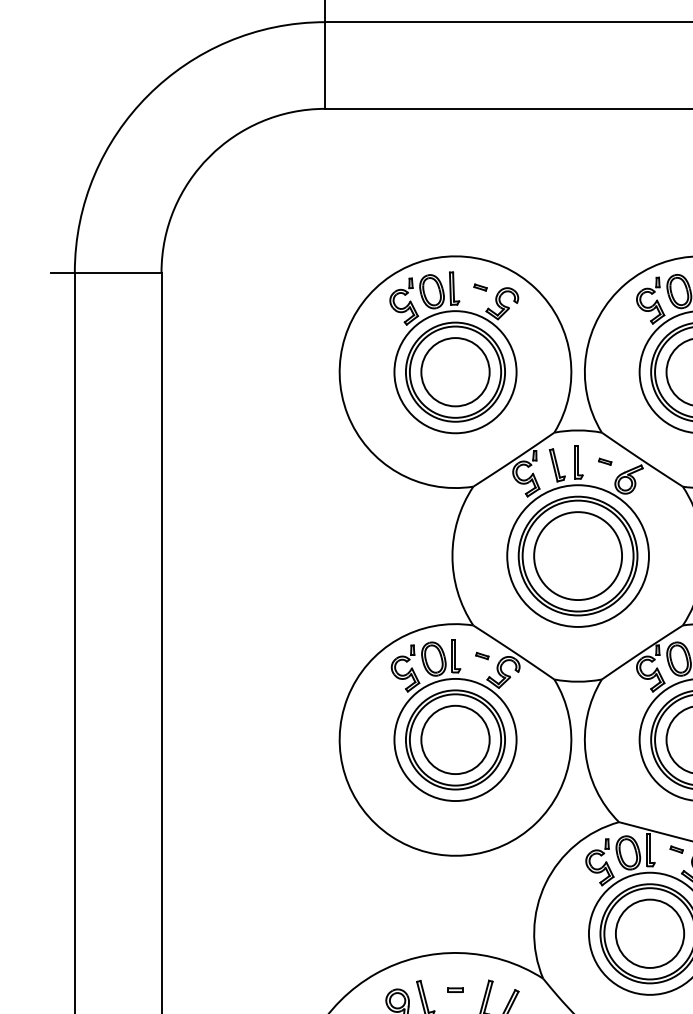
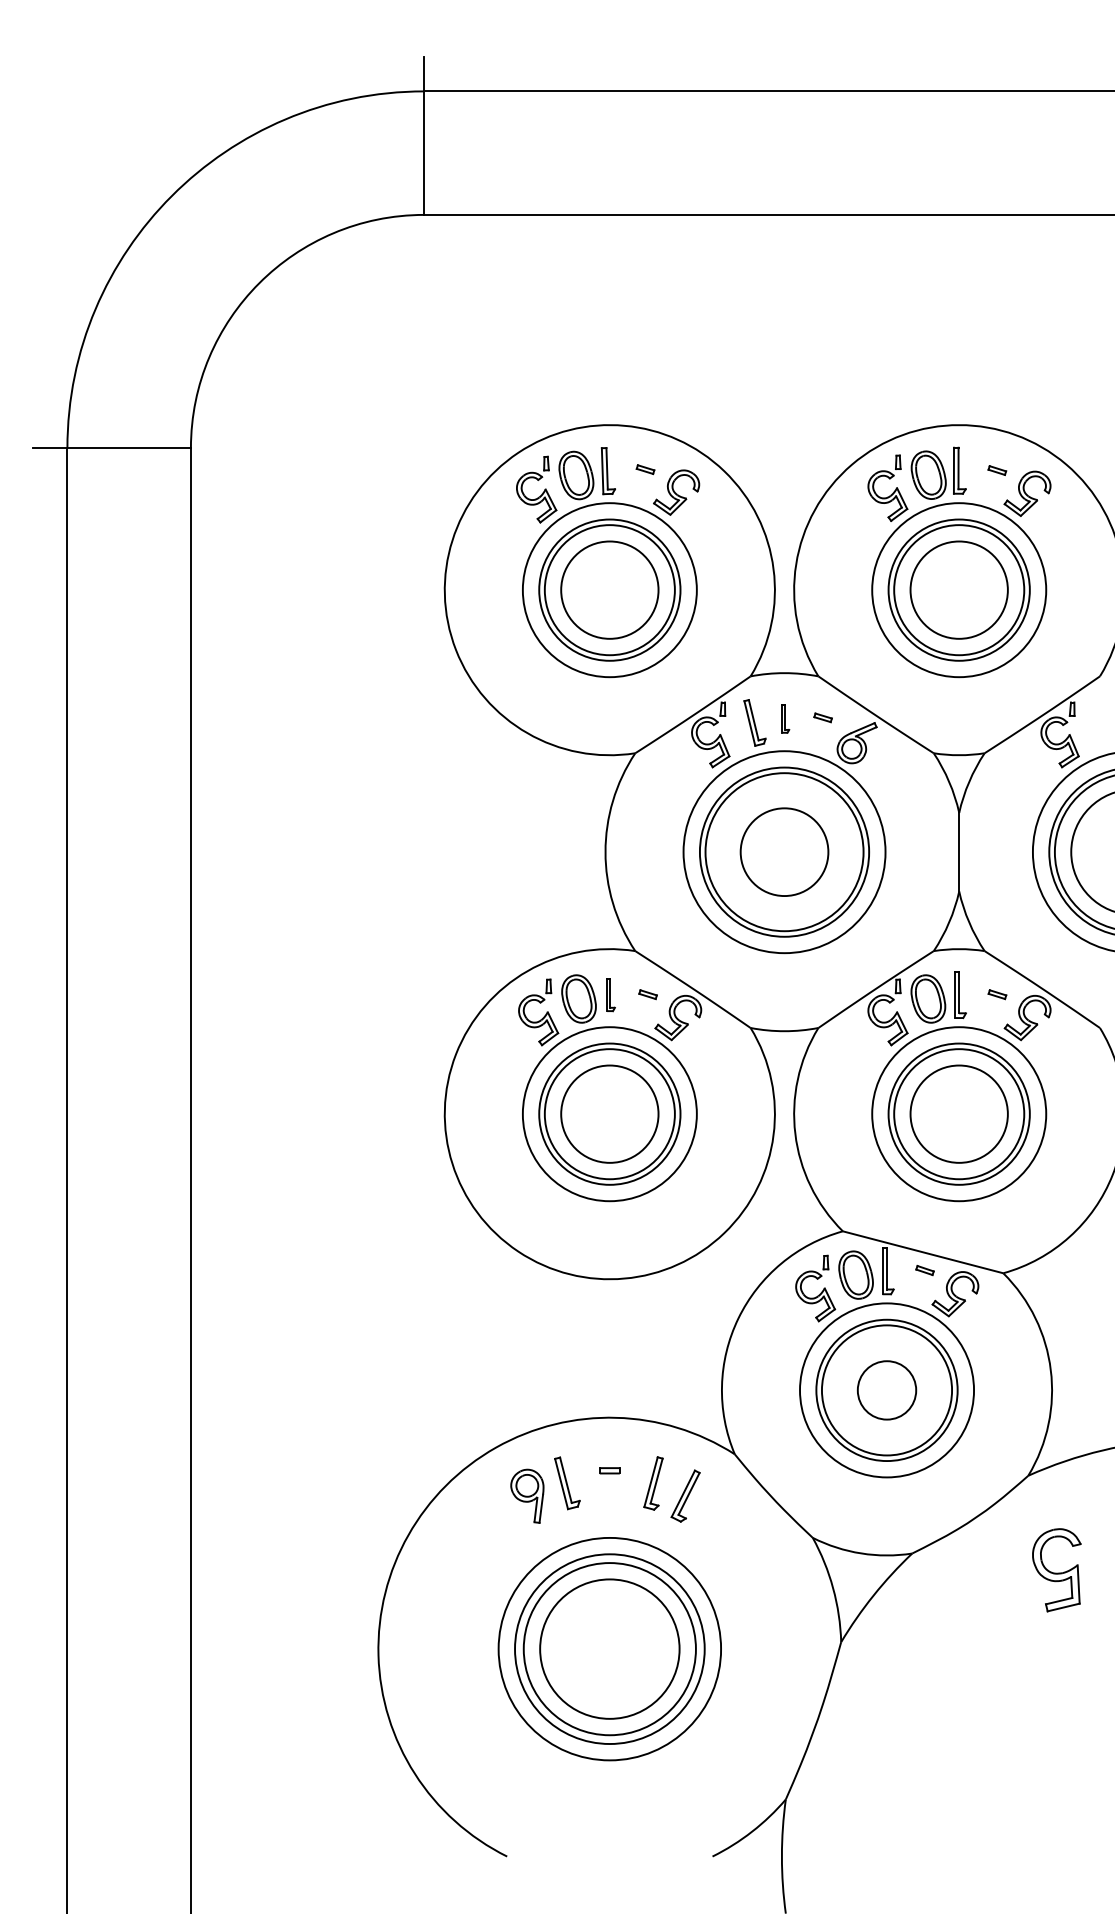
part: (578, 462) -> (785, 718), size x0.6
circle: (578, 555) -> (784, 851), size x0.7
part: (455, 655) -> (610, 994), size x0.7
circle: (649, 933) -> (886, 1390), size x0.6

